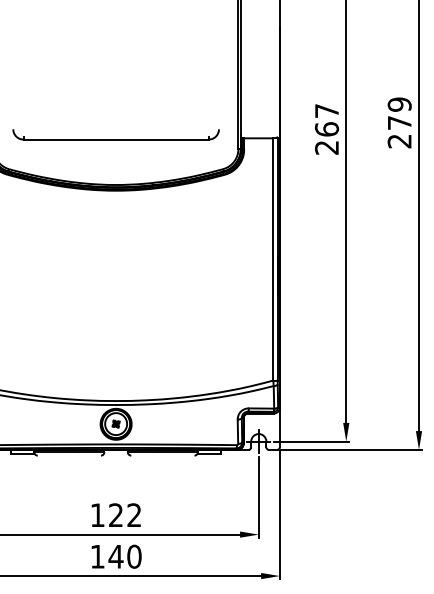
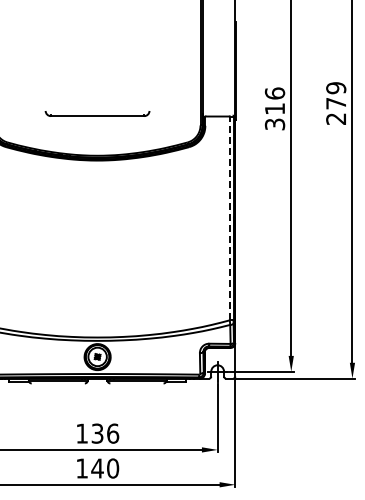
text: (326, 128) -> (274, 108), 267 -> 316
part: (115, 134) -> (97, 113), size x0.6
line: (272, 259) -> (229, 218), solid -> dashed
text: (125, 515) -> (105, 433), 122 -> 136

